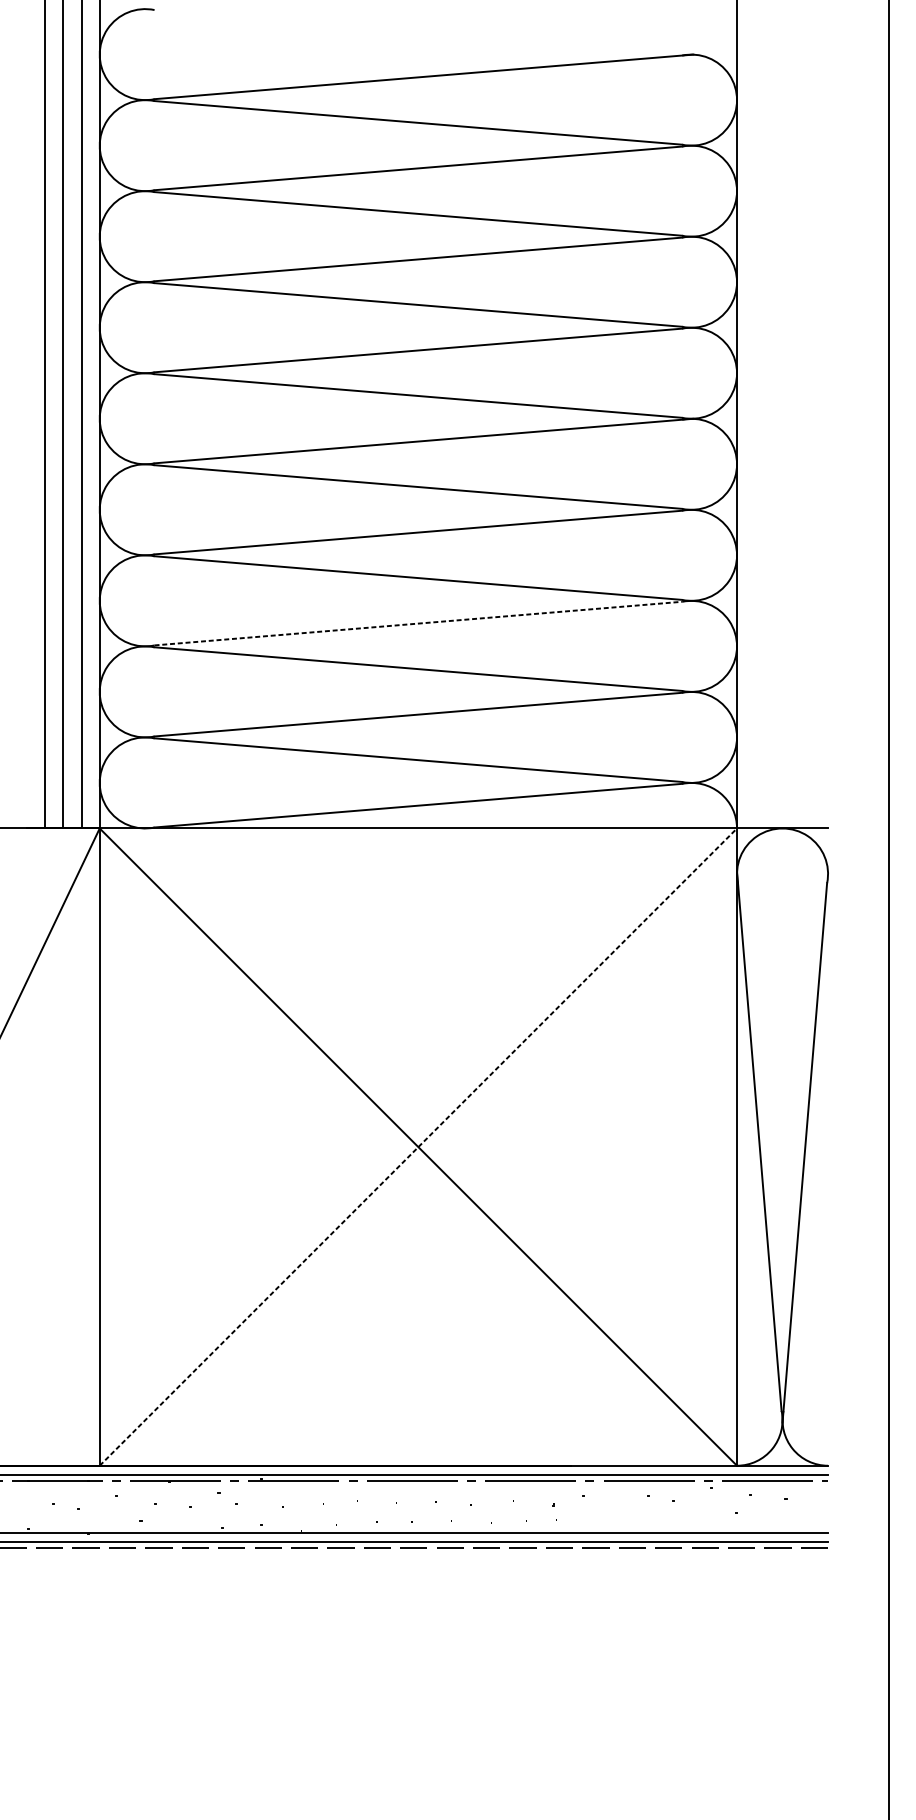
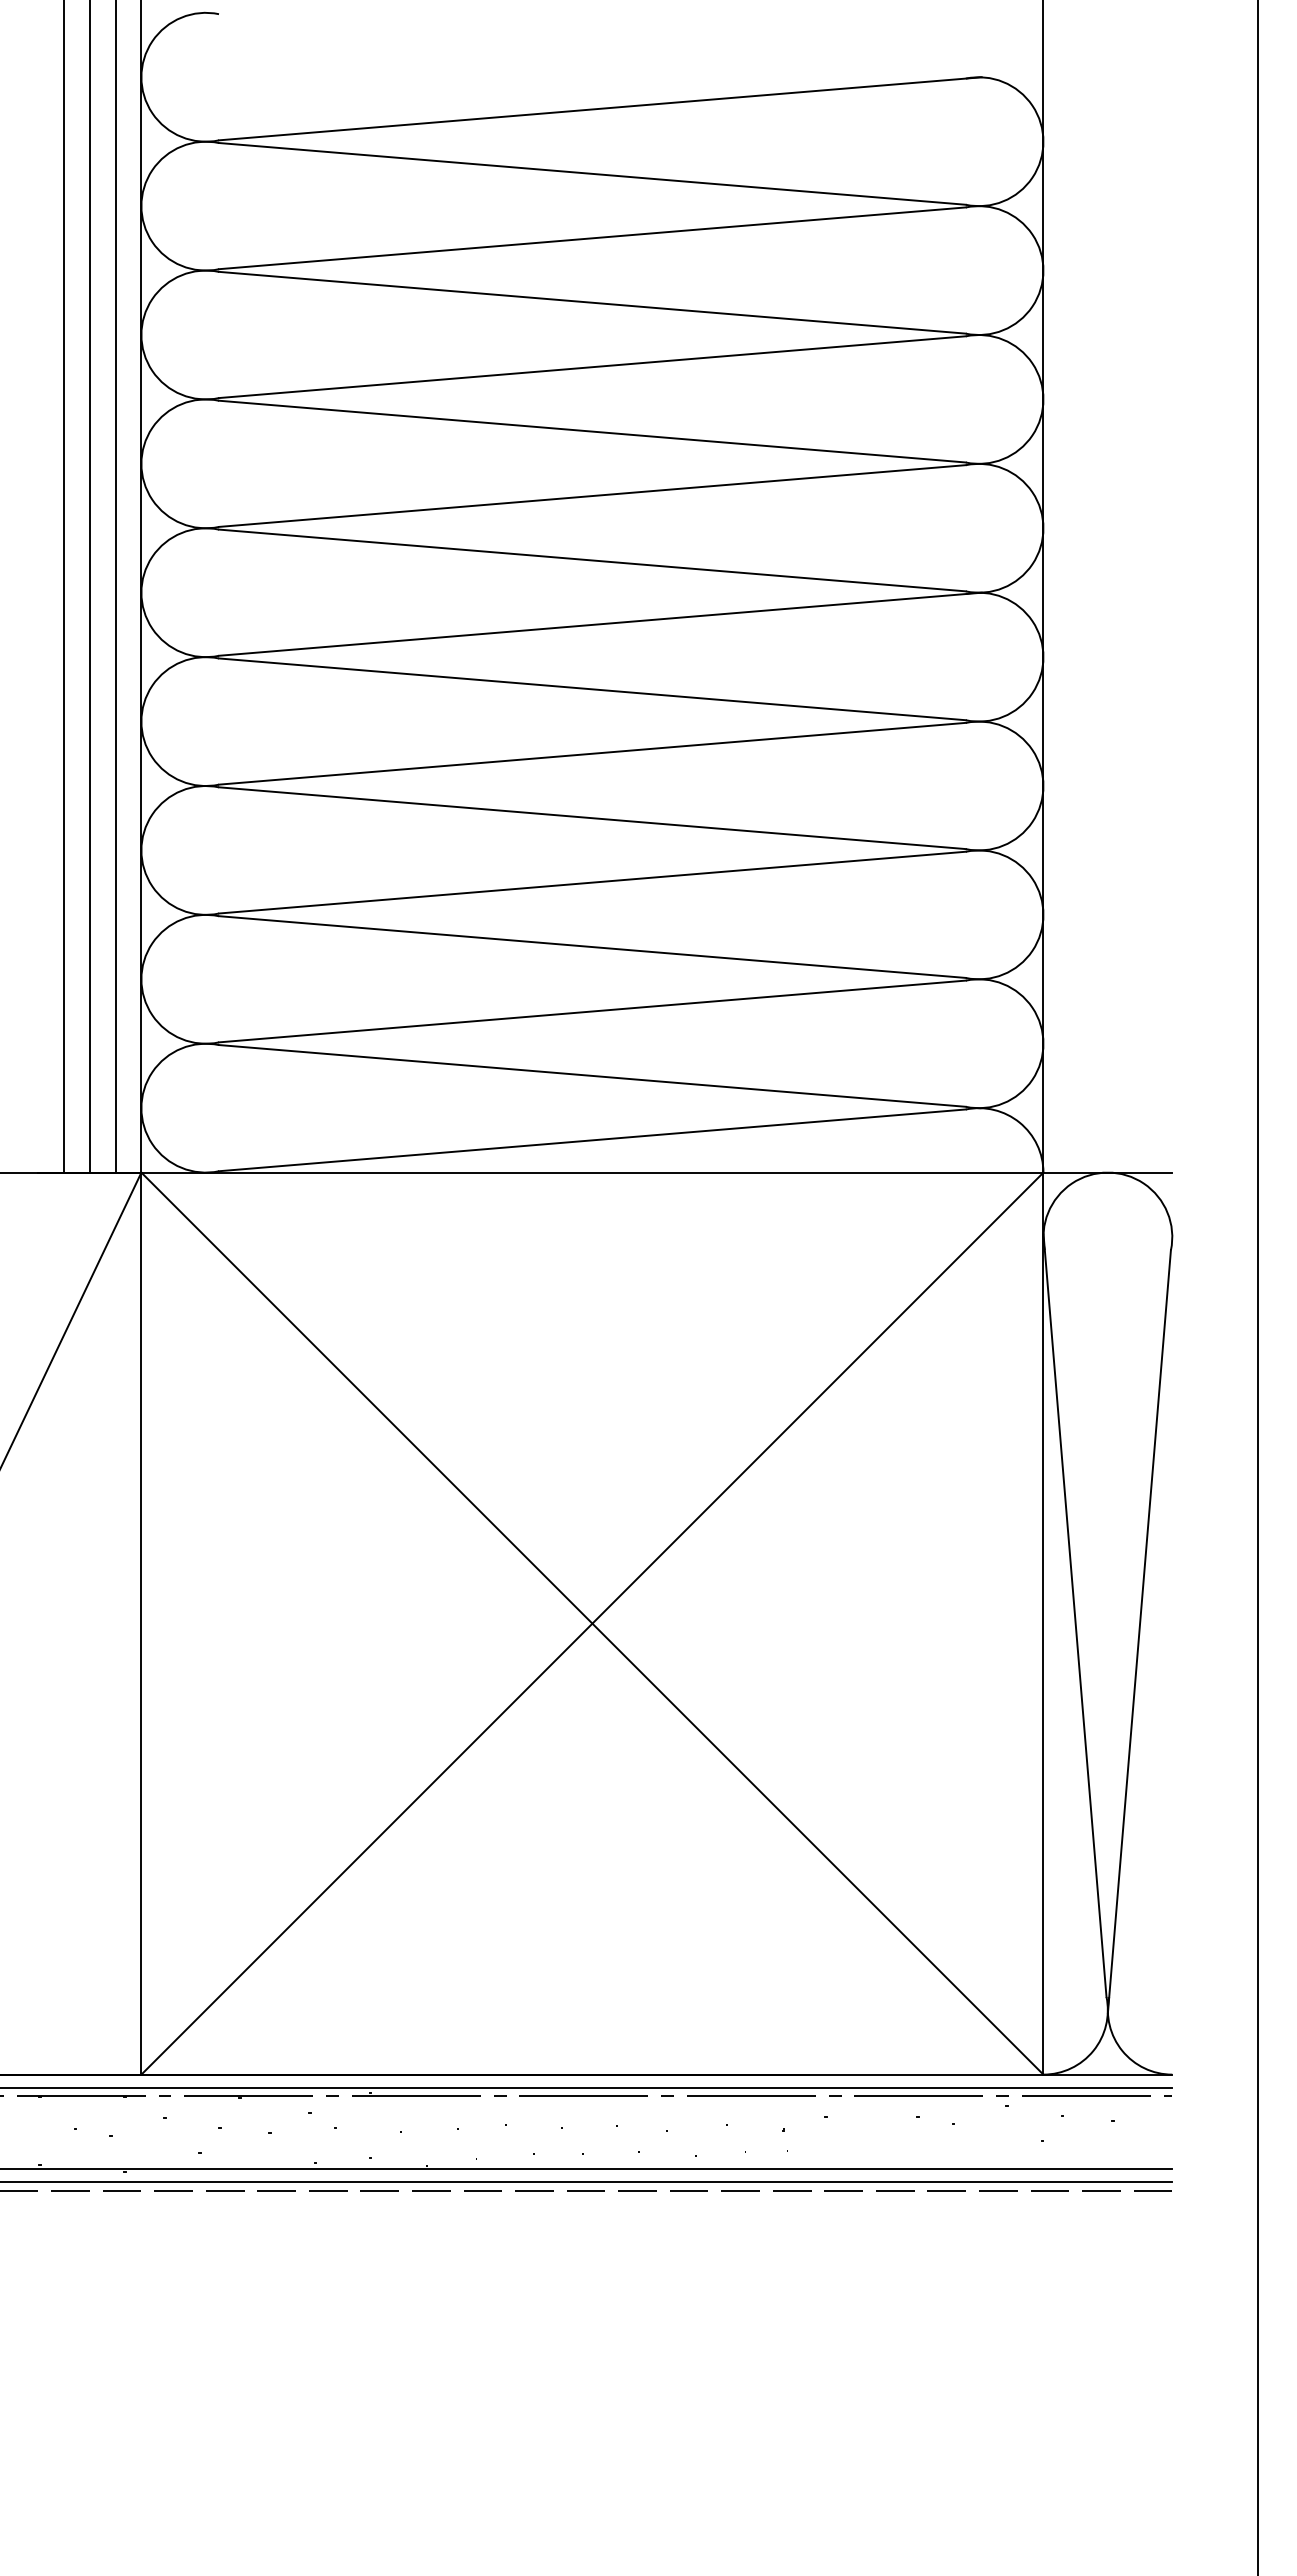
line: (418, 623) -> (592, 882), dashed -> solid
line: (418, 1147) -> (592, 1623), dashed -> solid

